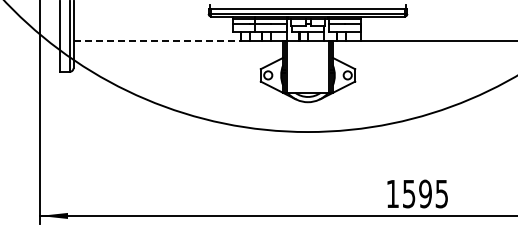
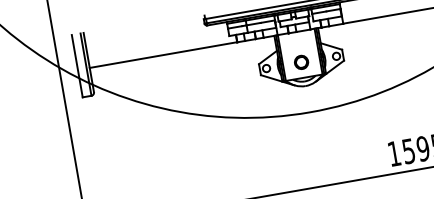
line: (157, 40) -> (163, 54), dashed -> solid
part: (307, 75) -> (301, 62), added

